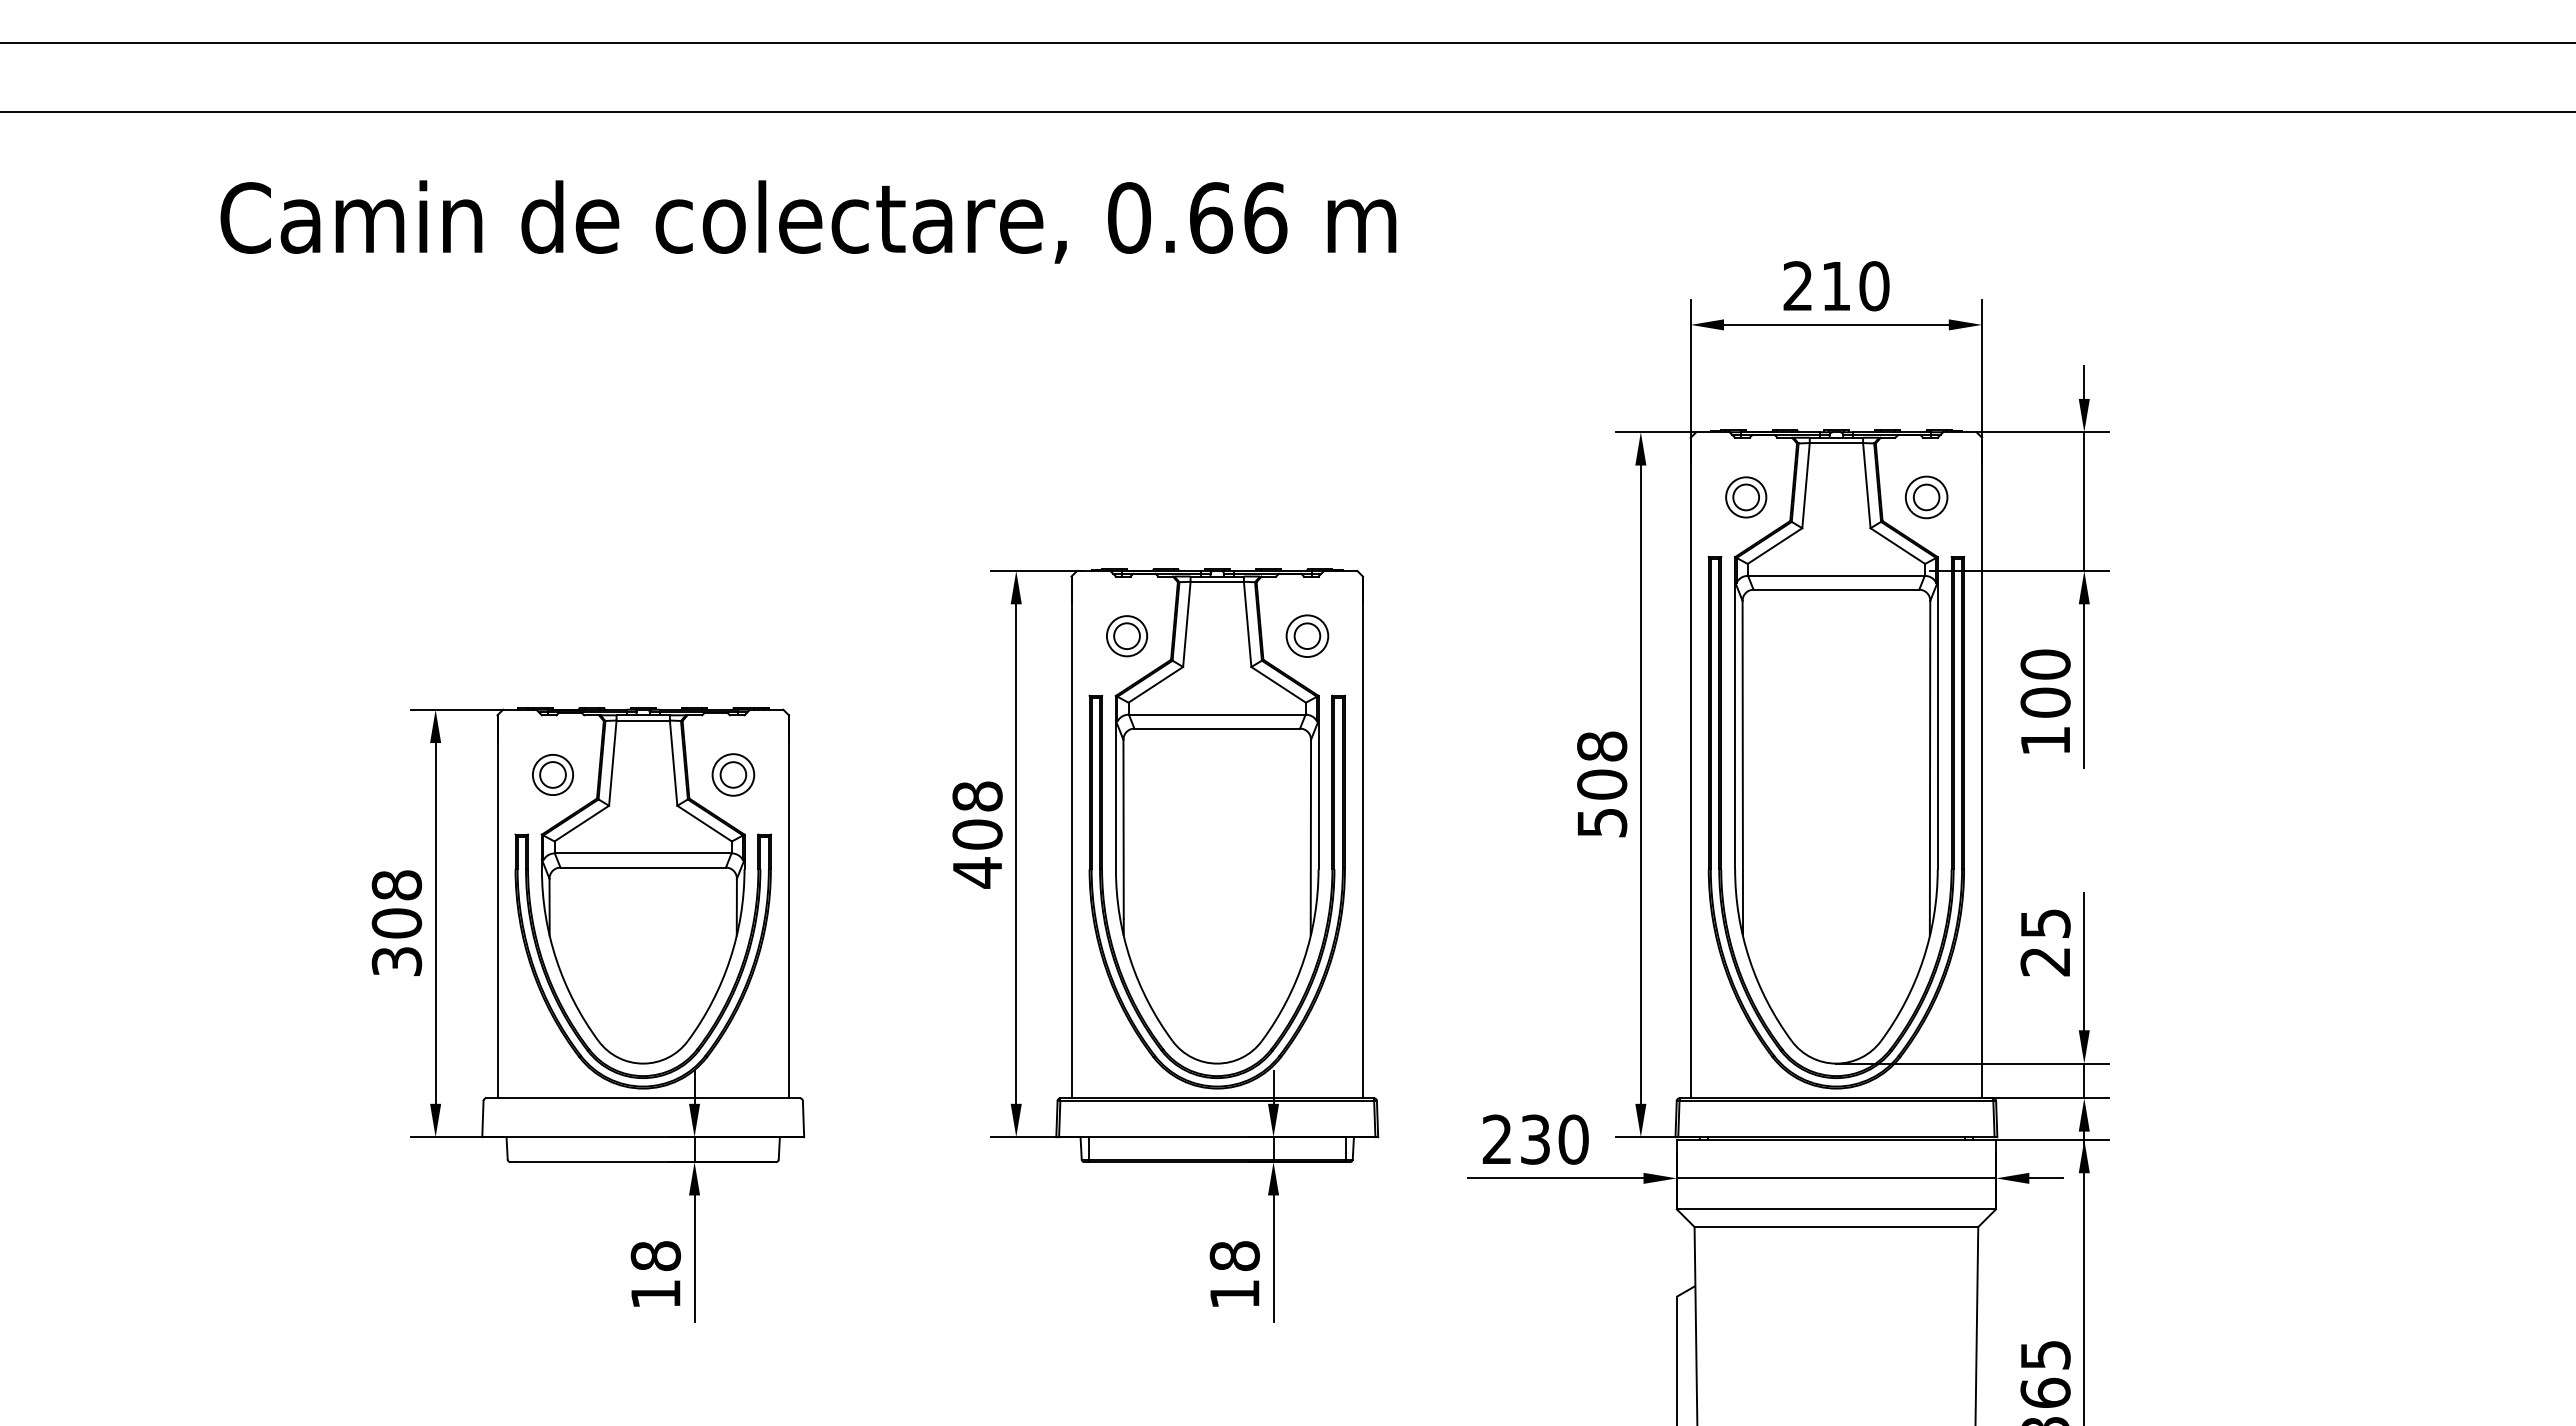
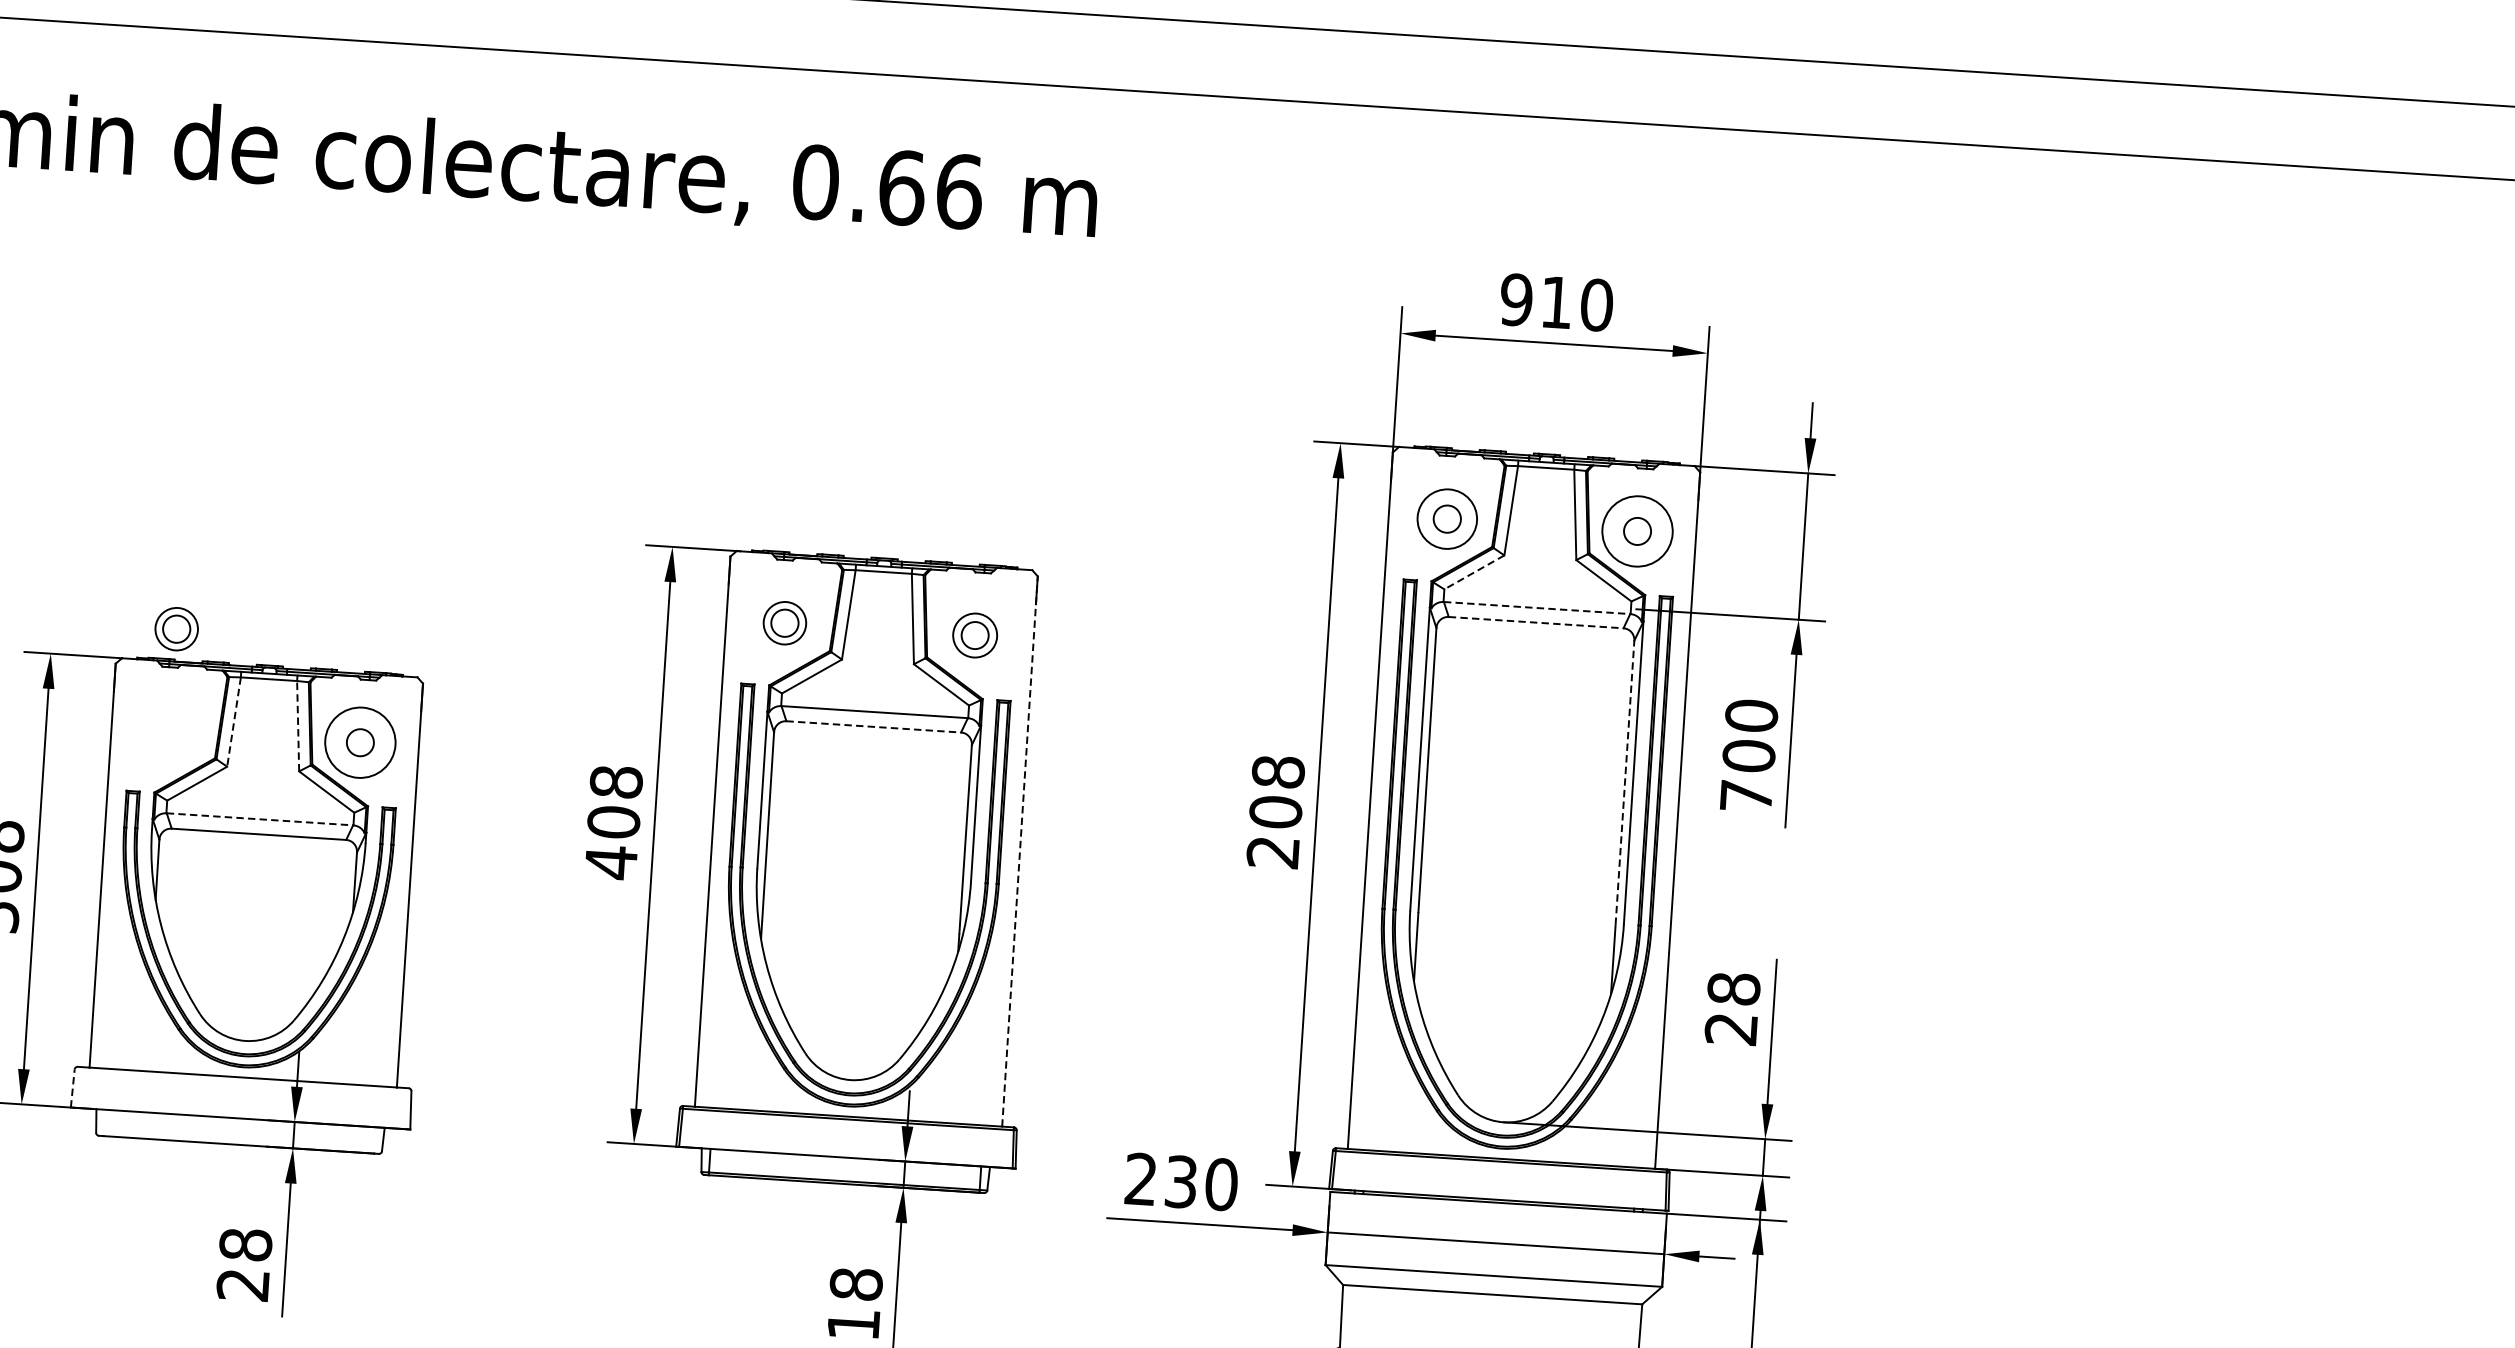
text: (1798, 286) -> (1516, 300), 210 -> 910
circle: (1746, 497) -> (1447, 519), size x1.4
circle: (1926, 497) -> (1637, 531), size x1.6
line: (1775, 546) -> (1474, 572), solid -> dashed
line: (1836, 575) -> (1537, 607), solid -> dashed
line: (1836, 589) -> (1536, 622), solid -> dashed
line: (1217, 728) -> (874, 726), solid -> dashed
line: (1930, 735) -> (1625, 782), solid -> dashed
text: (2045, 740) -> (1746, 795), 100 -> 700
line: (612, 763) -> (233, 722), solid -> dashed
line: (673, 763) -> (297, 726), solid -> dashed
part: (552, 774) -> (176, 628), moved
circle: (733, 774) -> (360, 742), size x1.6
text: (1602, 823) -> (1273, 853), 508 -> 208
line: (1362, 837) -> (1019, 851), solid -> dashed
line: (643, 853) -> (260, 819), solid -> dashed
text: (2045, 923) -> (1733, 988), 25 -> 28
line: (482, 1118) -> (72, 1087), solid -> dashed
text: (655, 1294) -> (242, 1285), 18 -> 28

